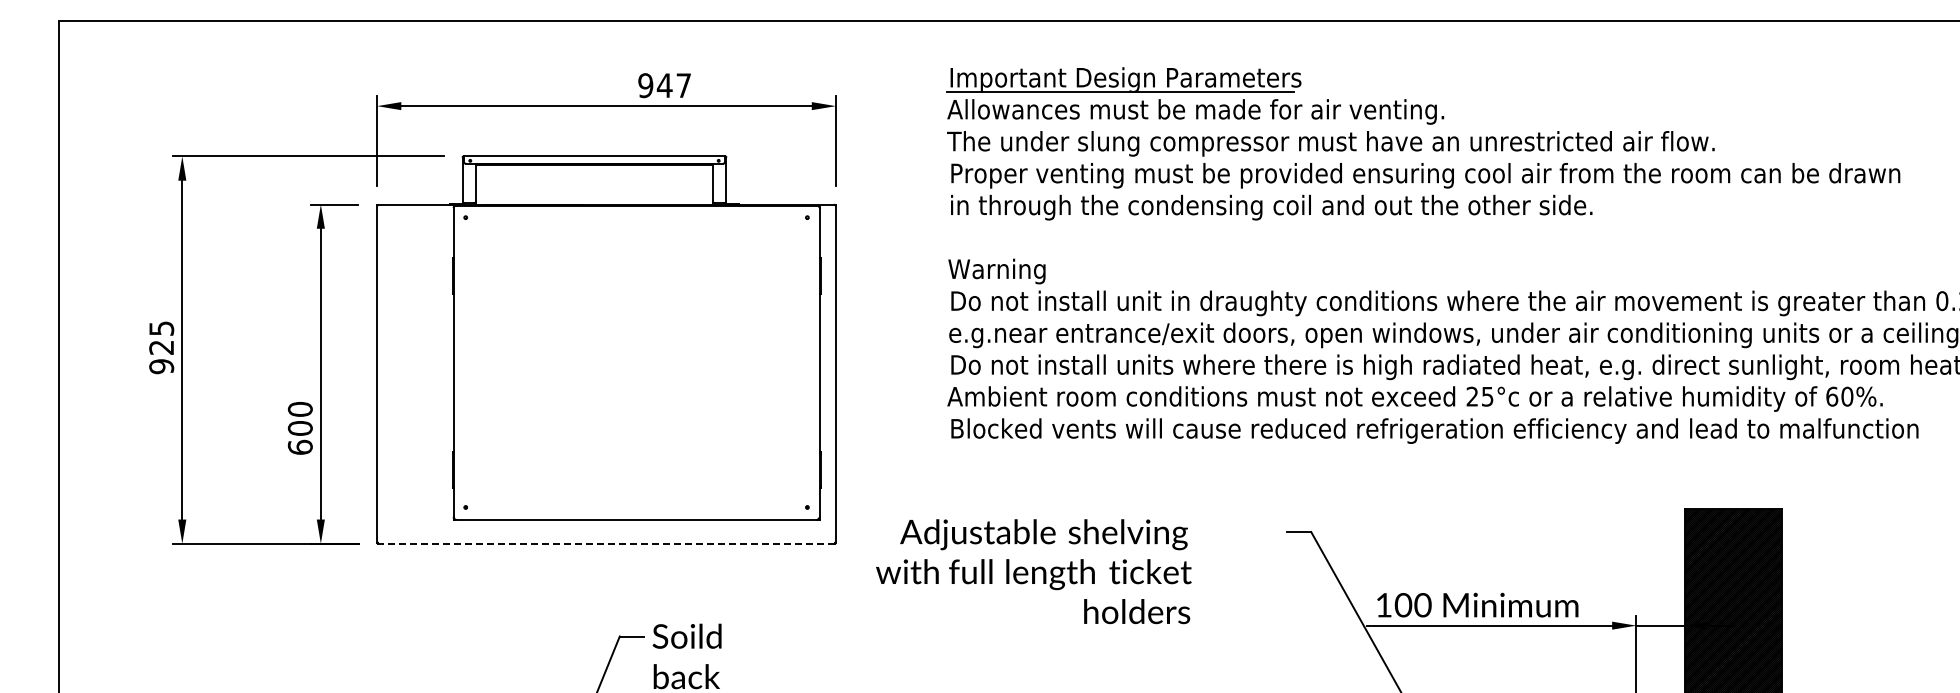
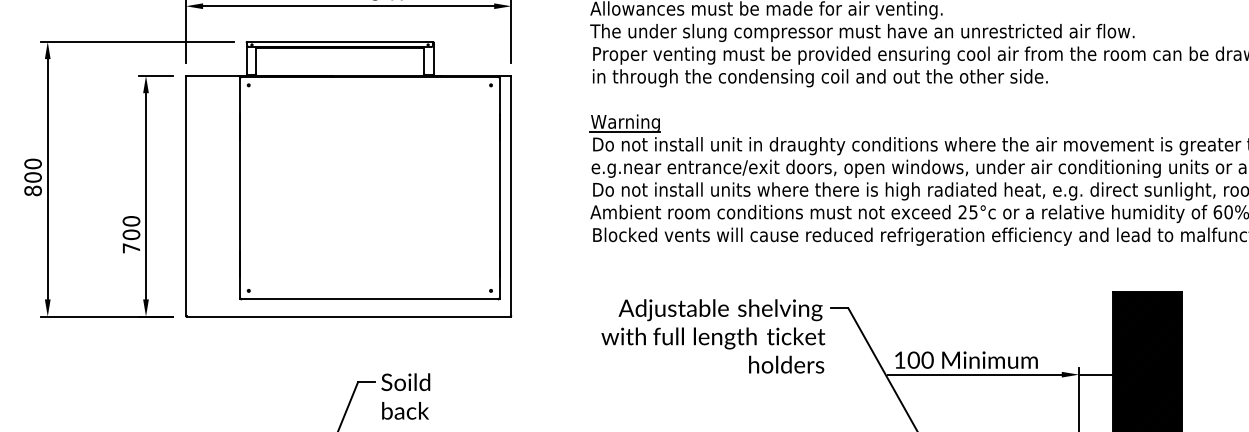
line: (996, 283) -> (625, 132), added
text: (161, 347) -> (32, 177), 925 -> 800
text: (299, 446) -> (130, 247), 600 -> 700
line: (606, 543) -> (348, 316), dashed -> solid
text: (1033, 571) -> (713, 336), moved

